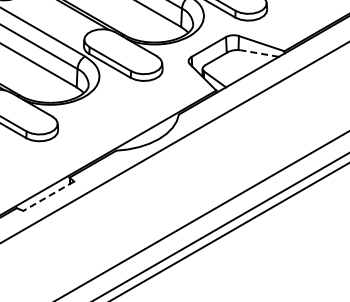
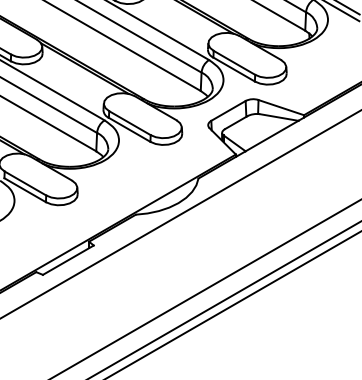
line: (258, 53) -> (278, 117), dashed -> solid
line: (47, 196) -> (67, 260), dashed -> solid

